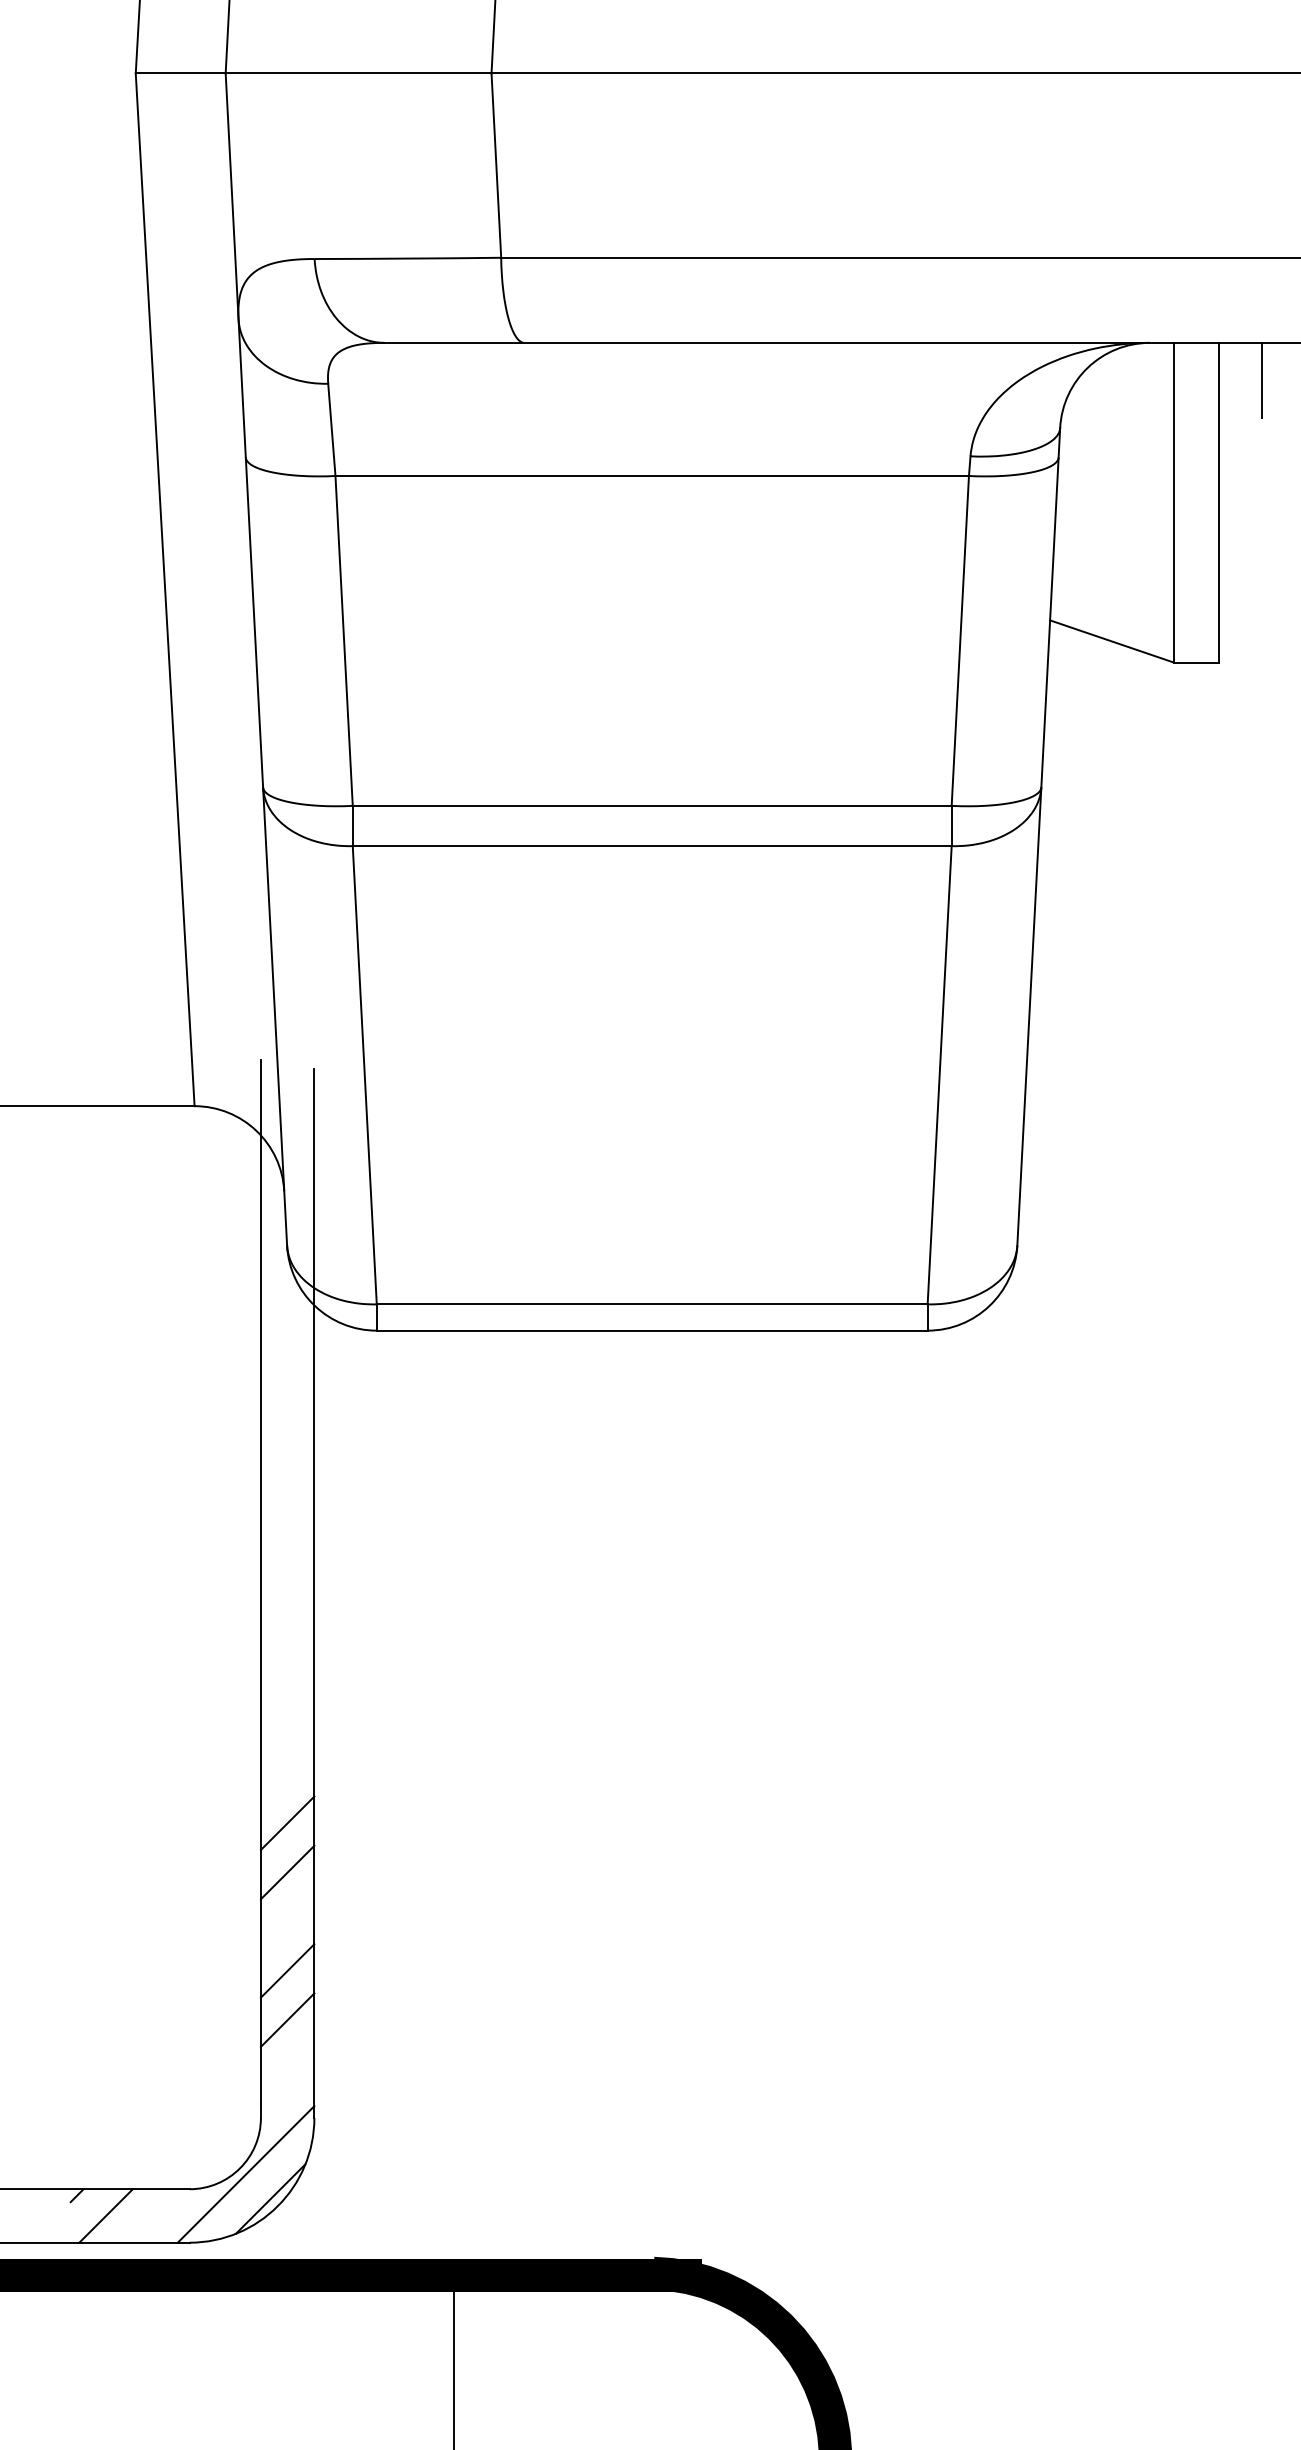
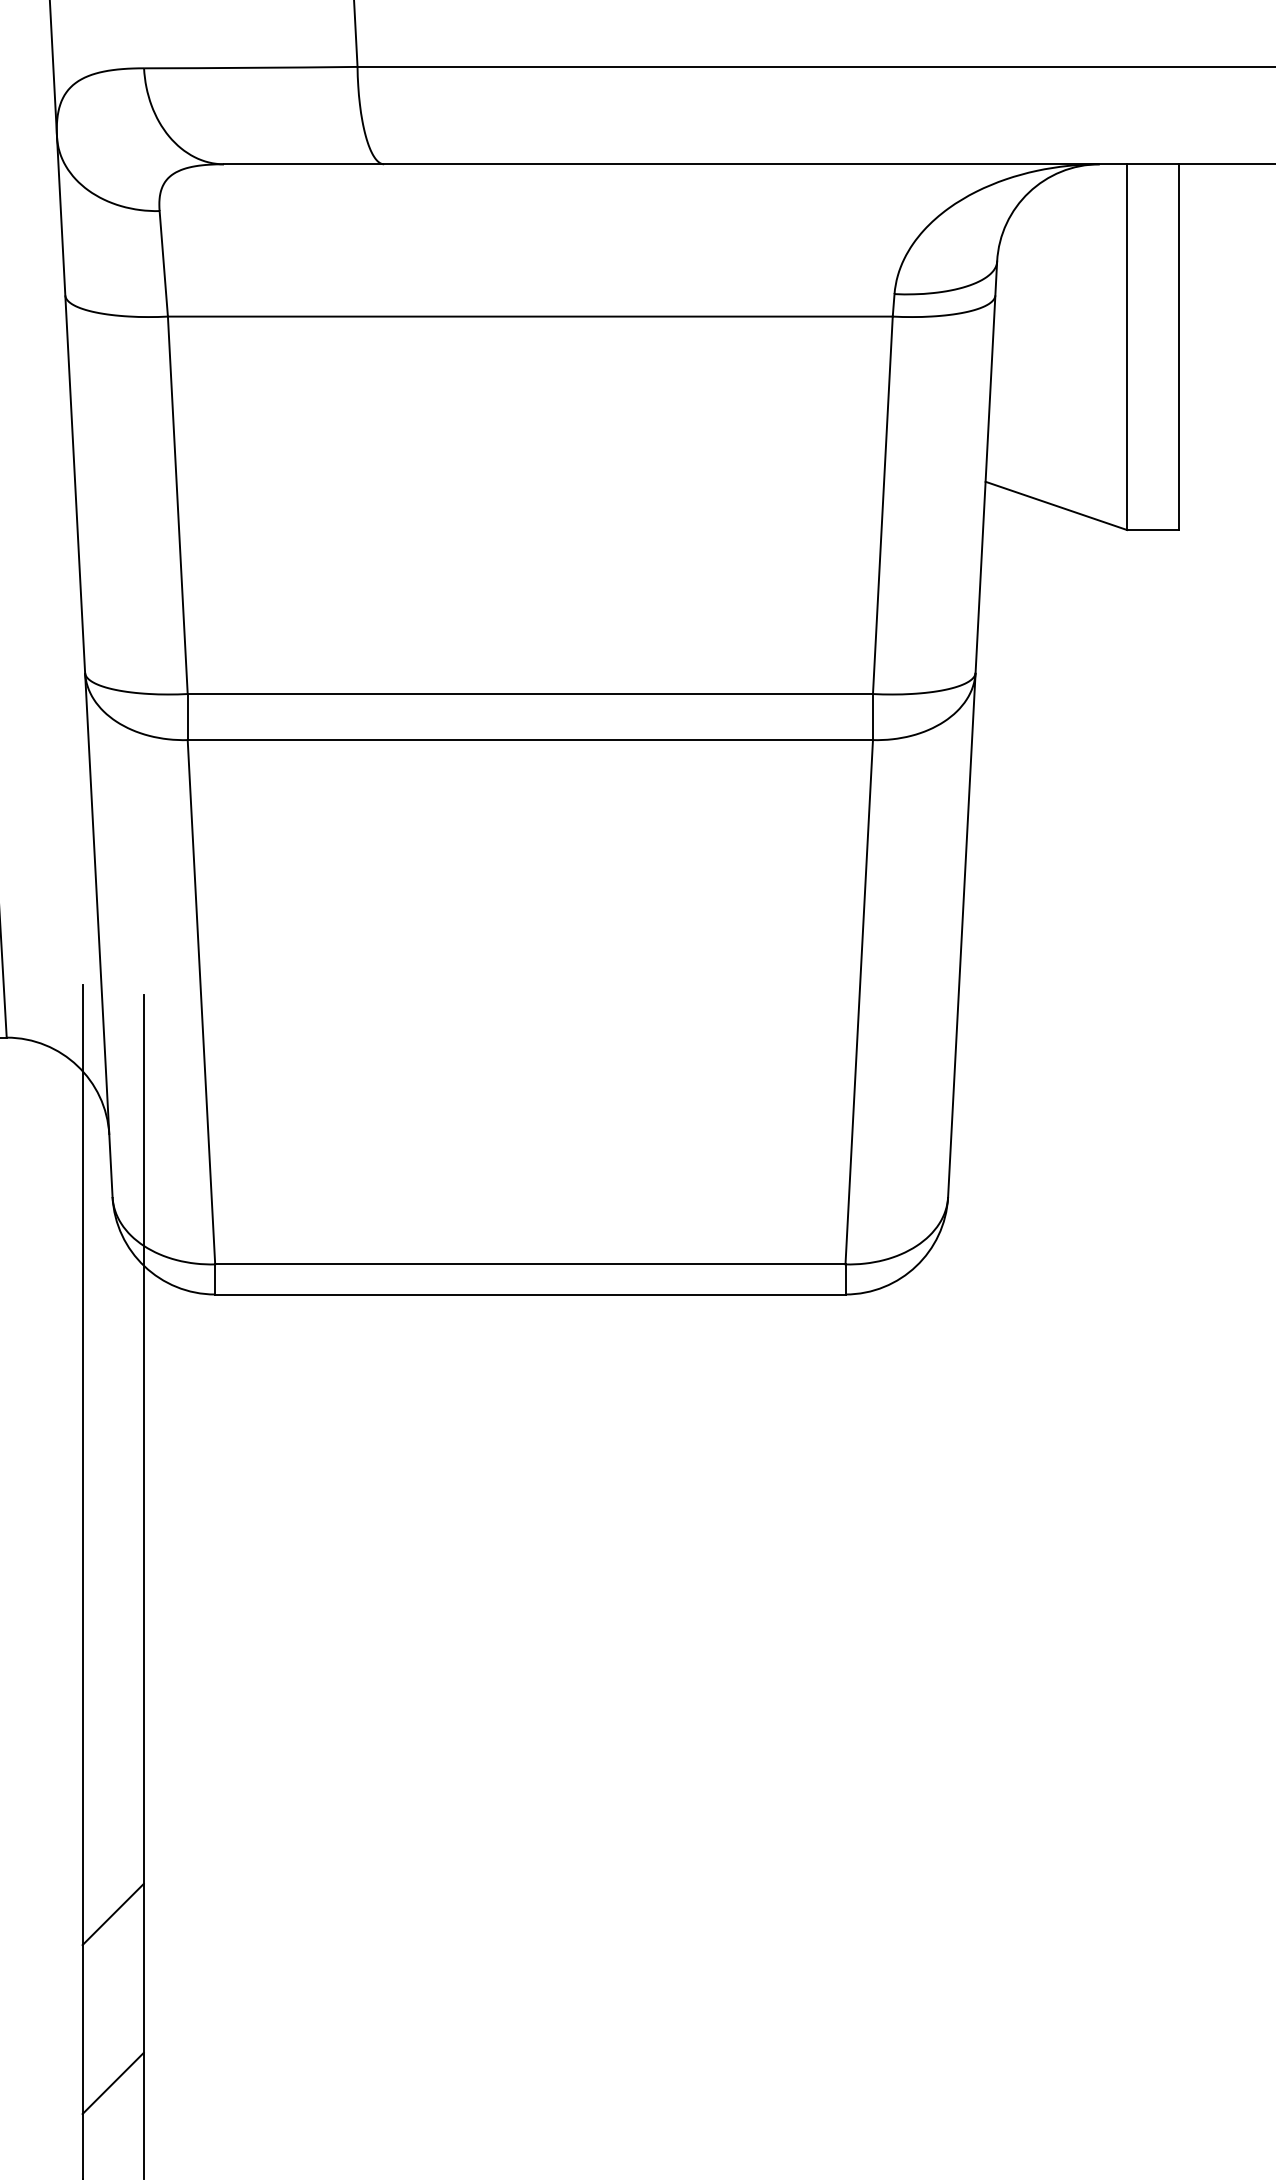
line: (1262, 380) -> (1228, 207), removed
line: (287, 1823) -> (113, 1858), removed
line: (287, 1970) -> (113, 2026), removed

